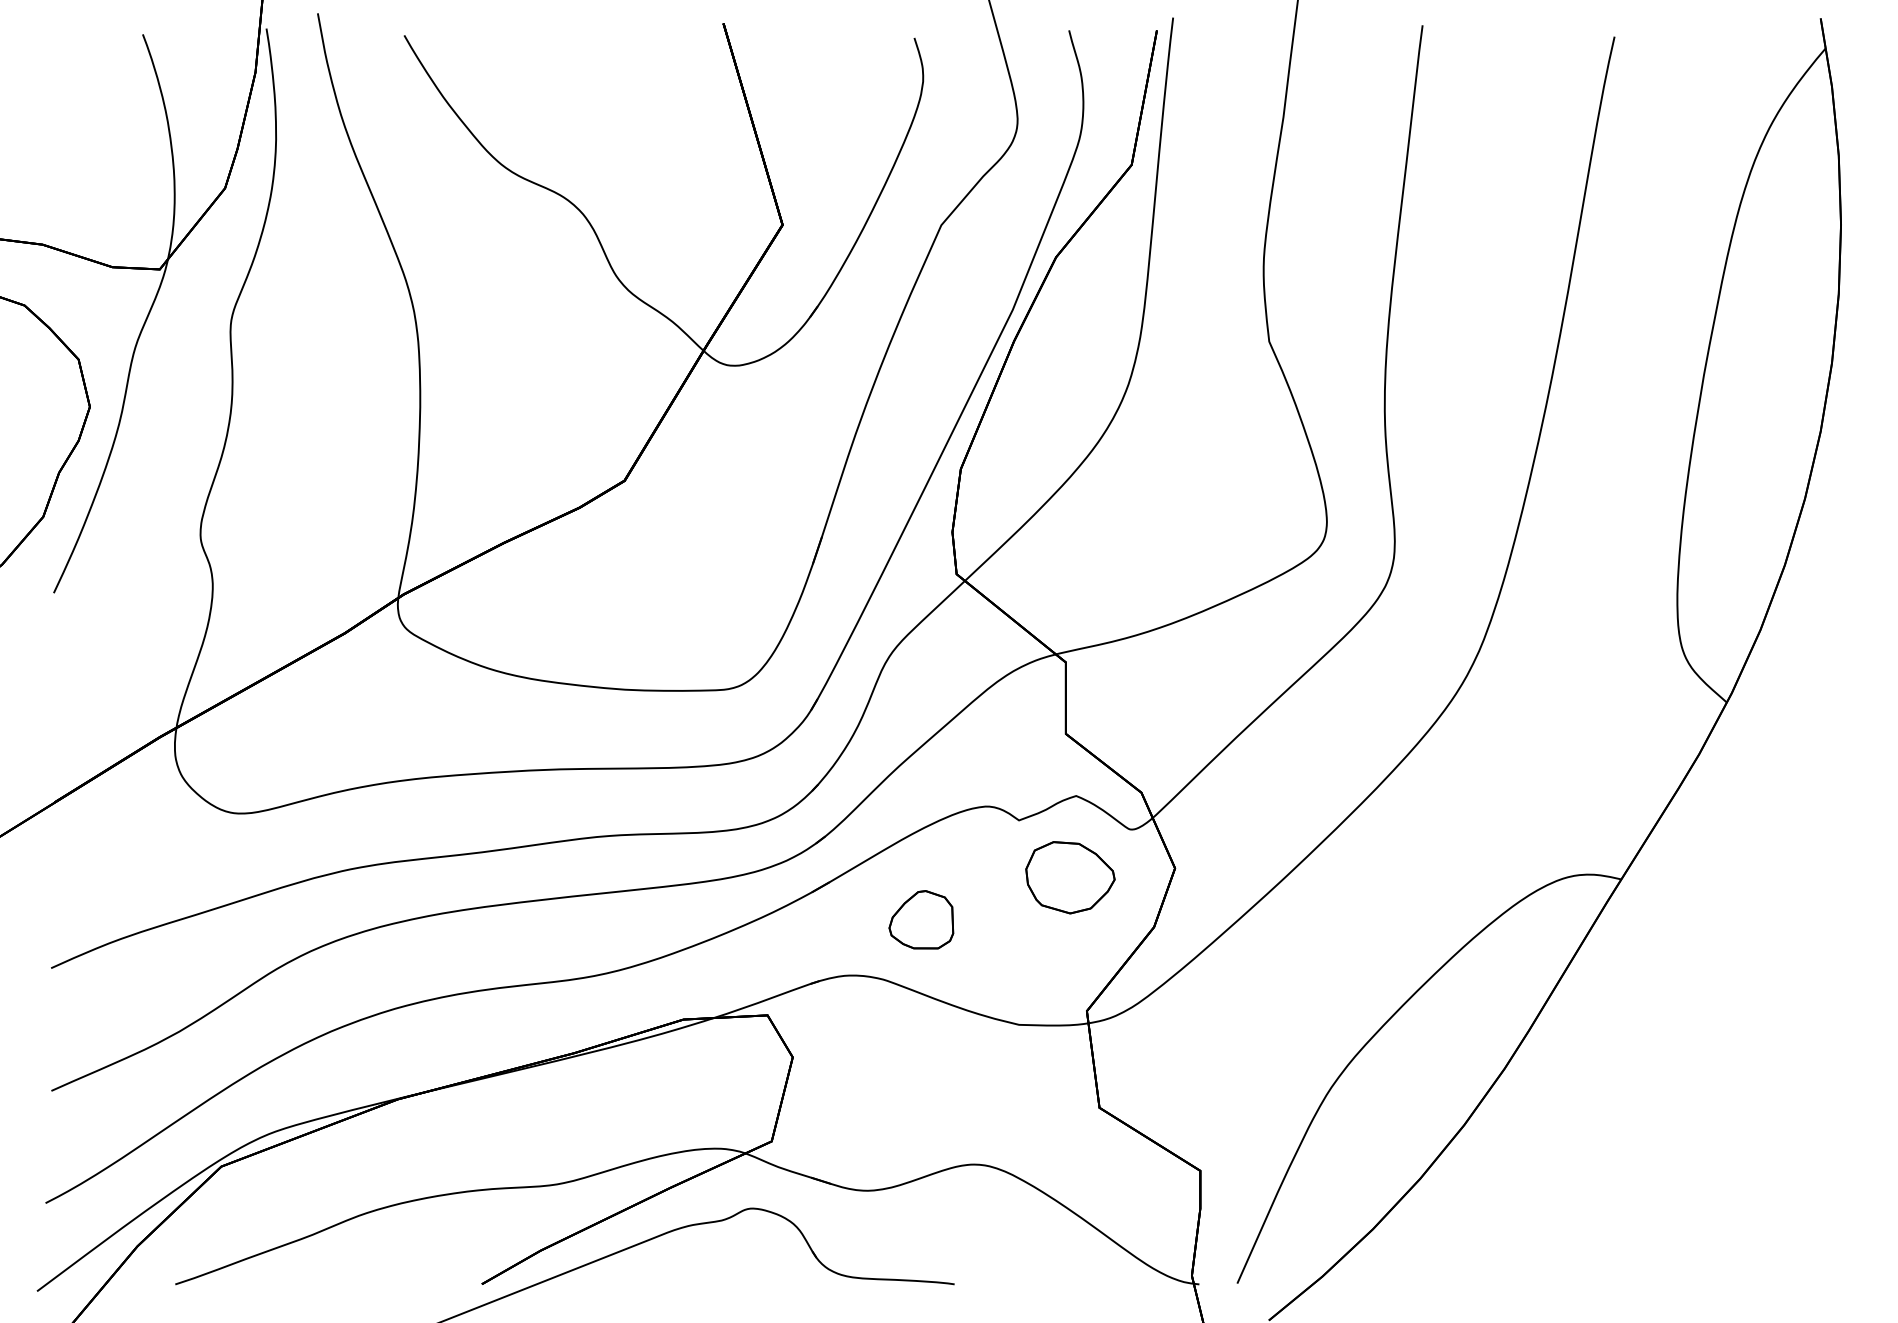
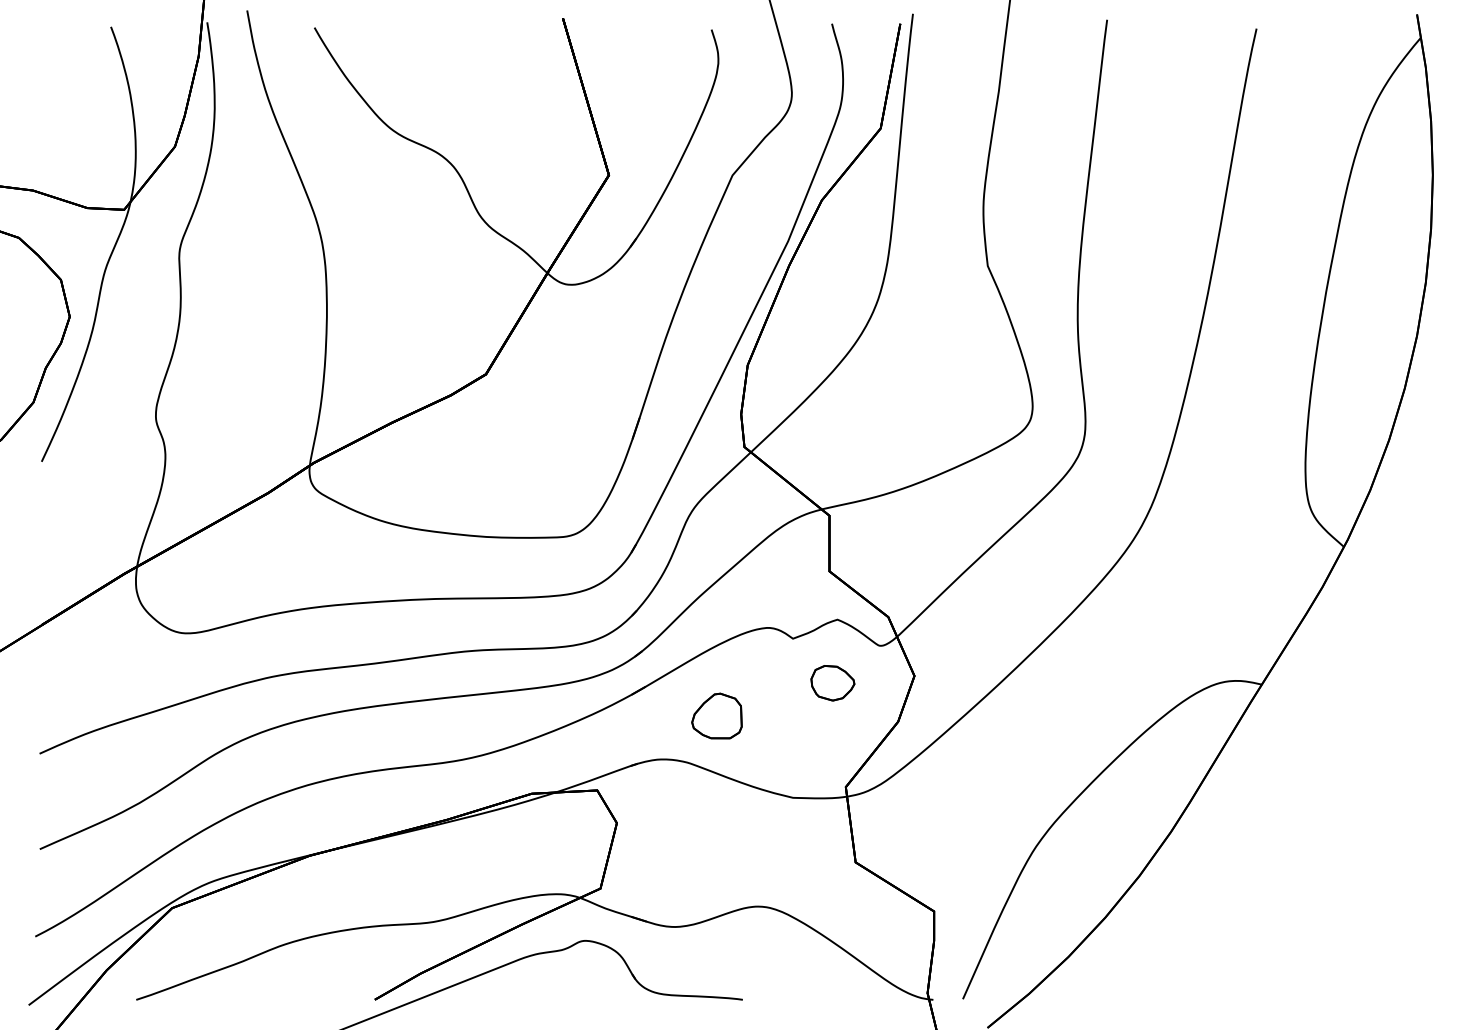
part: (1069, 877) -> (832, 683), size x0.62

